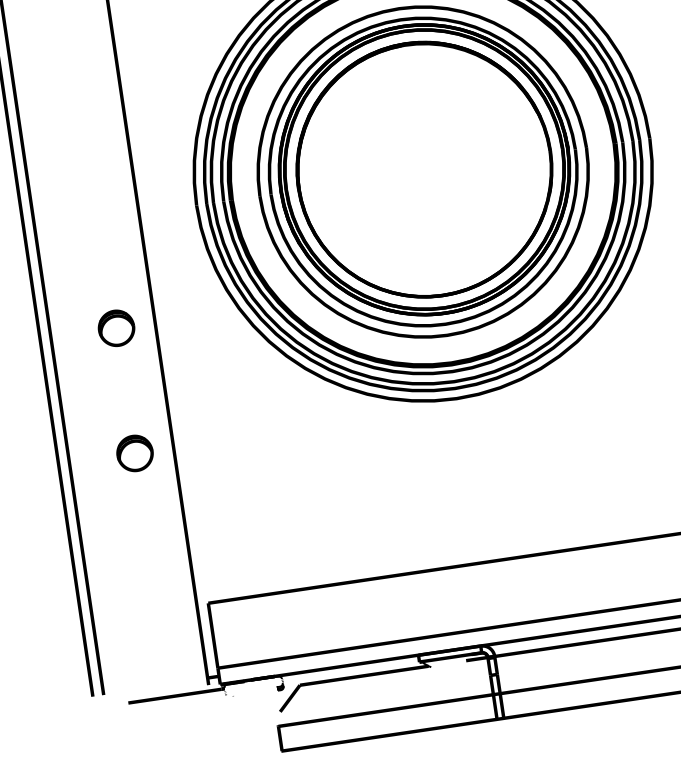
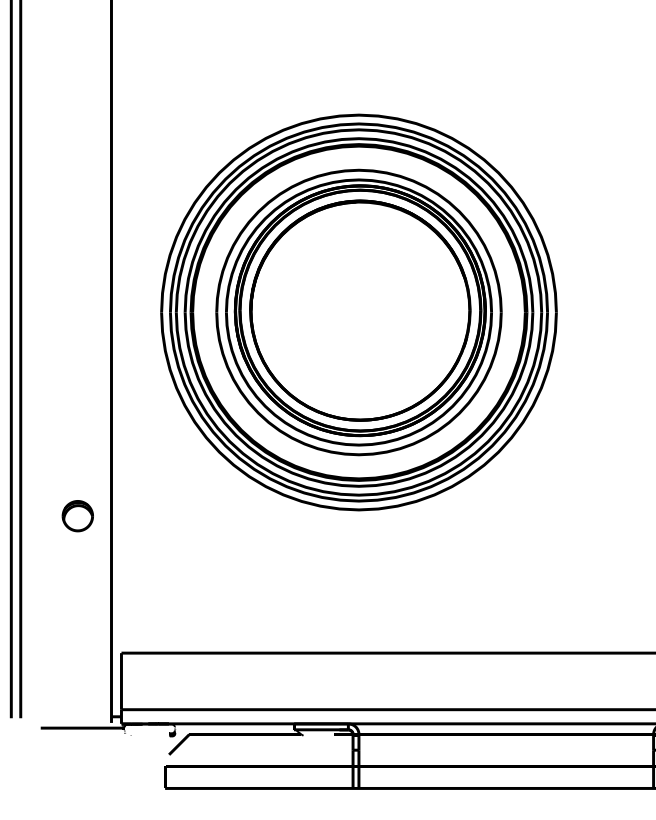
part: (116, 328) -> (77, 407), removed

